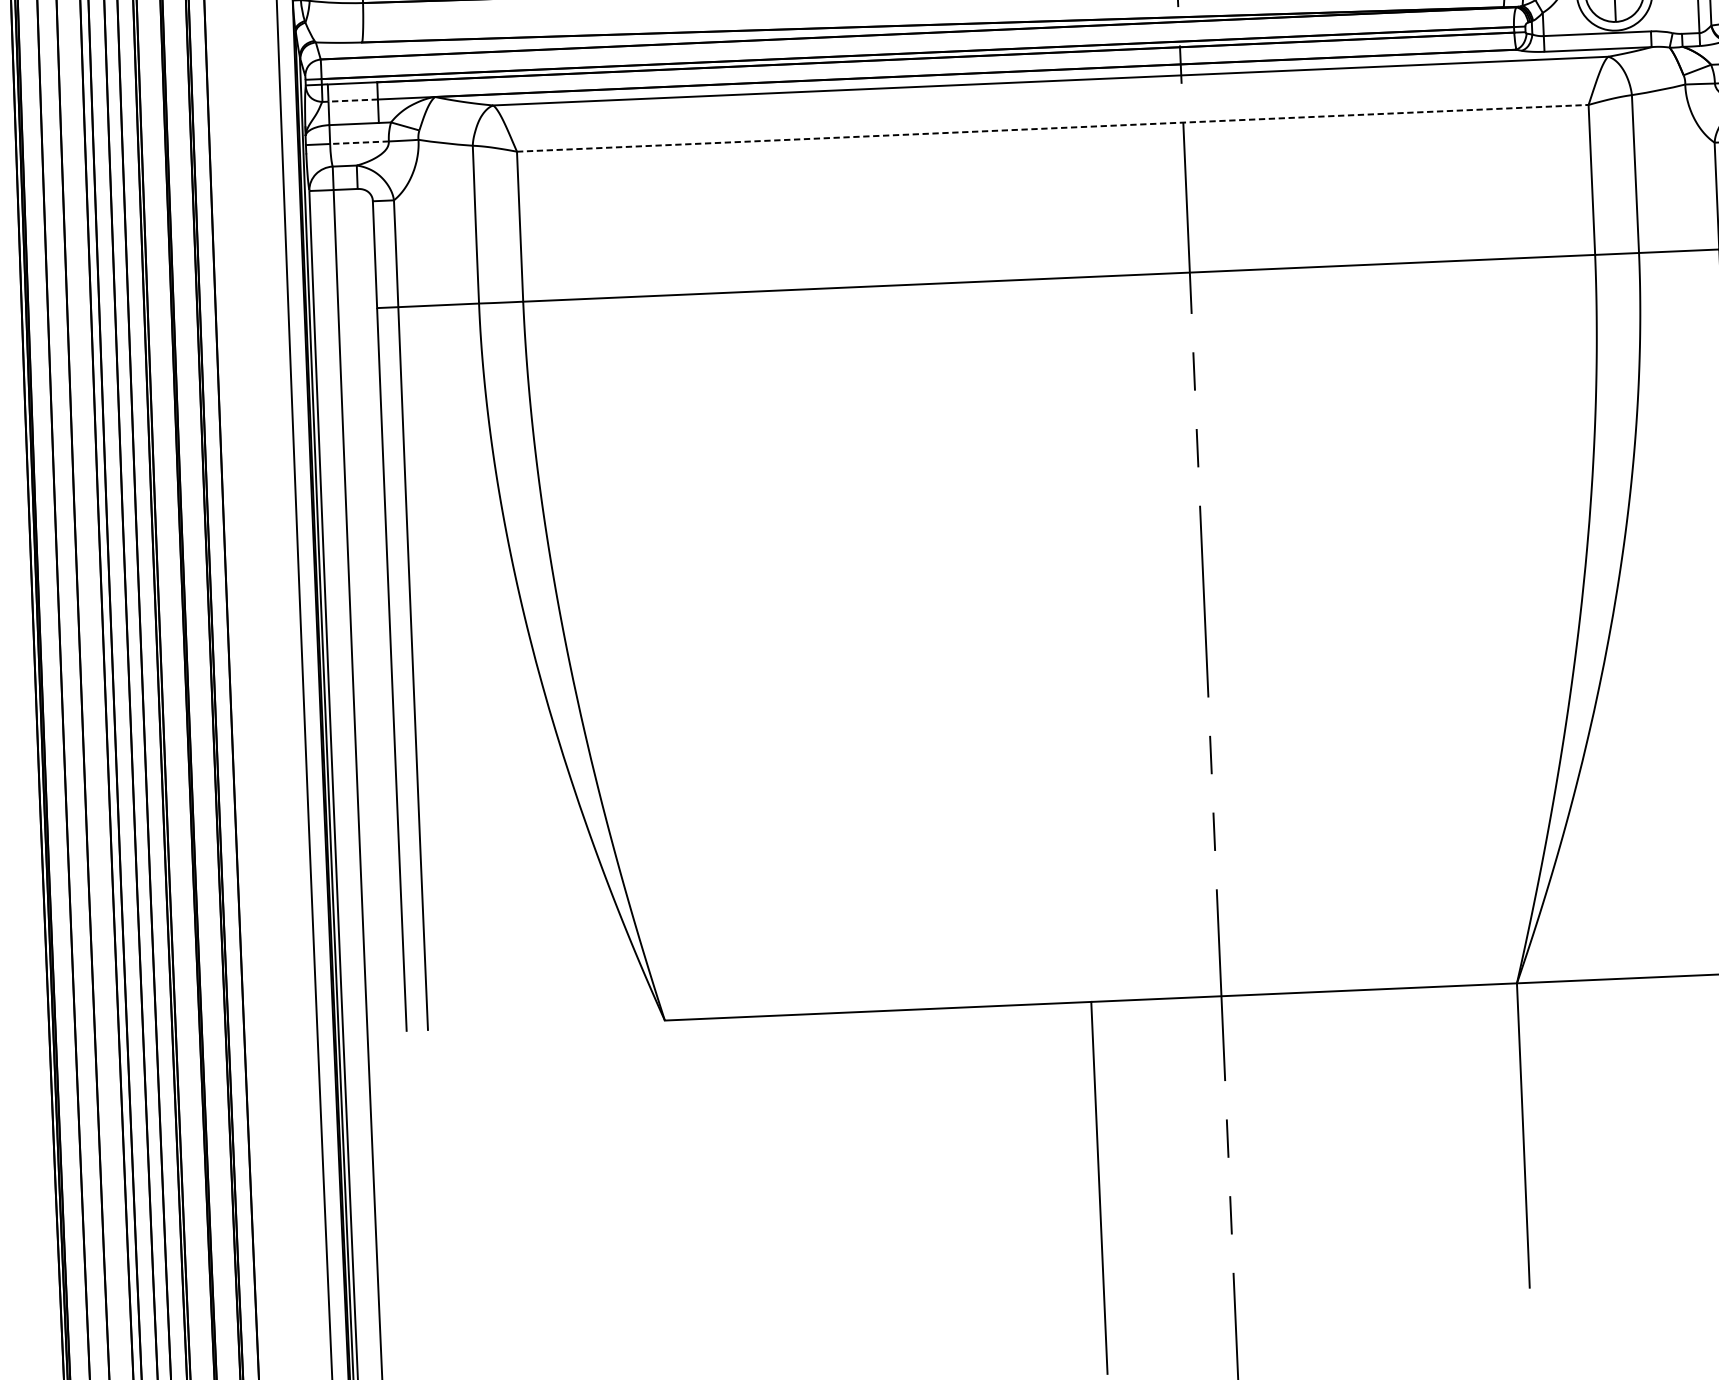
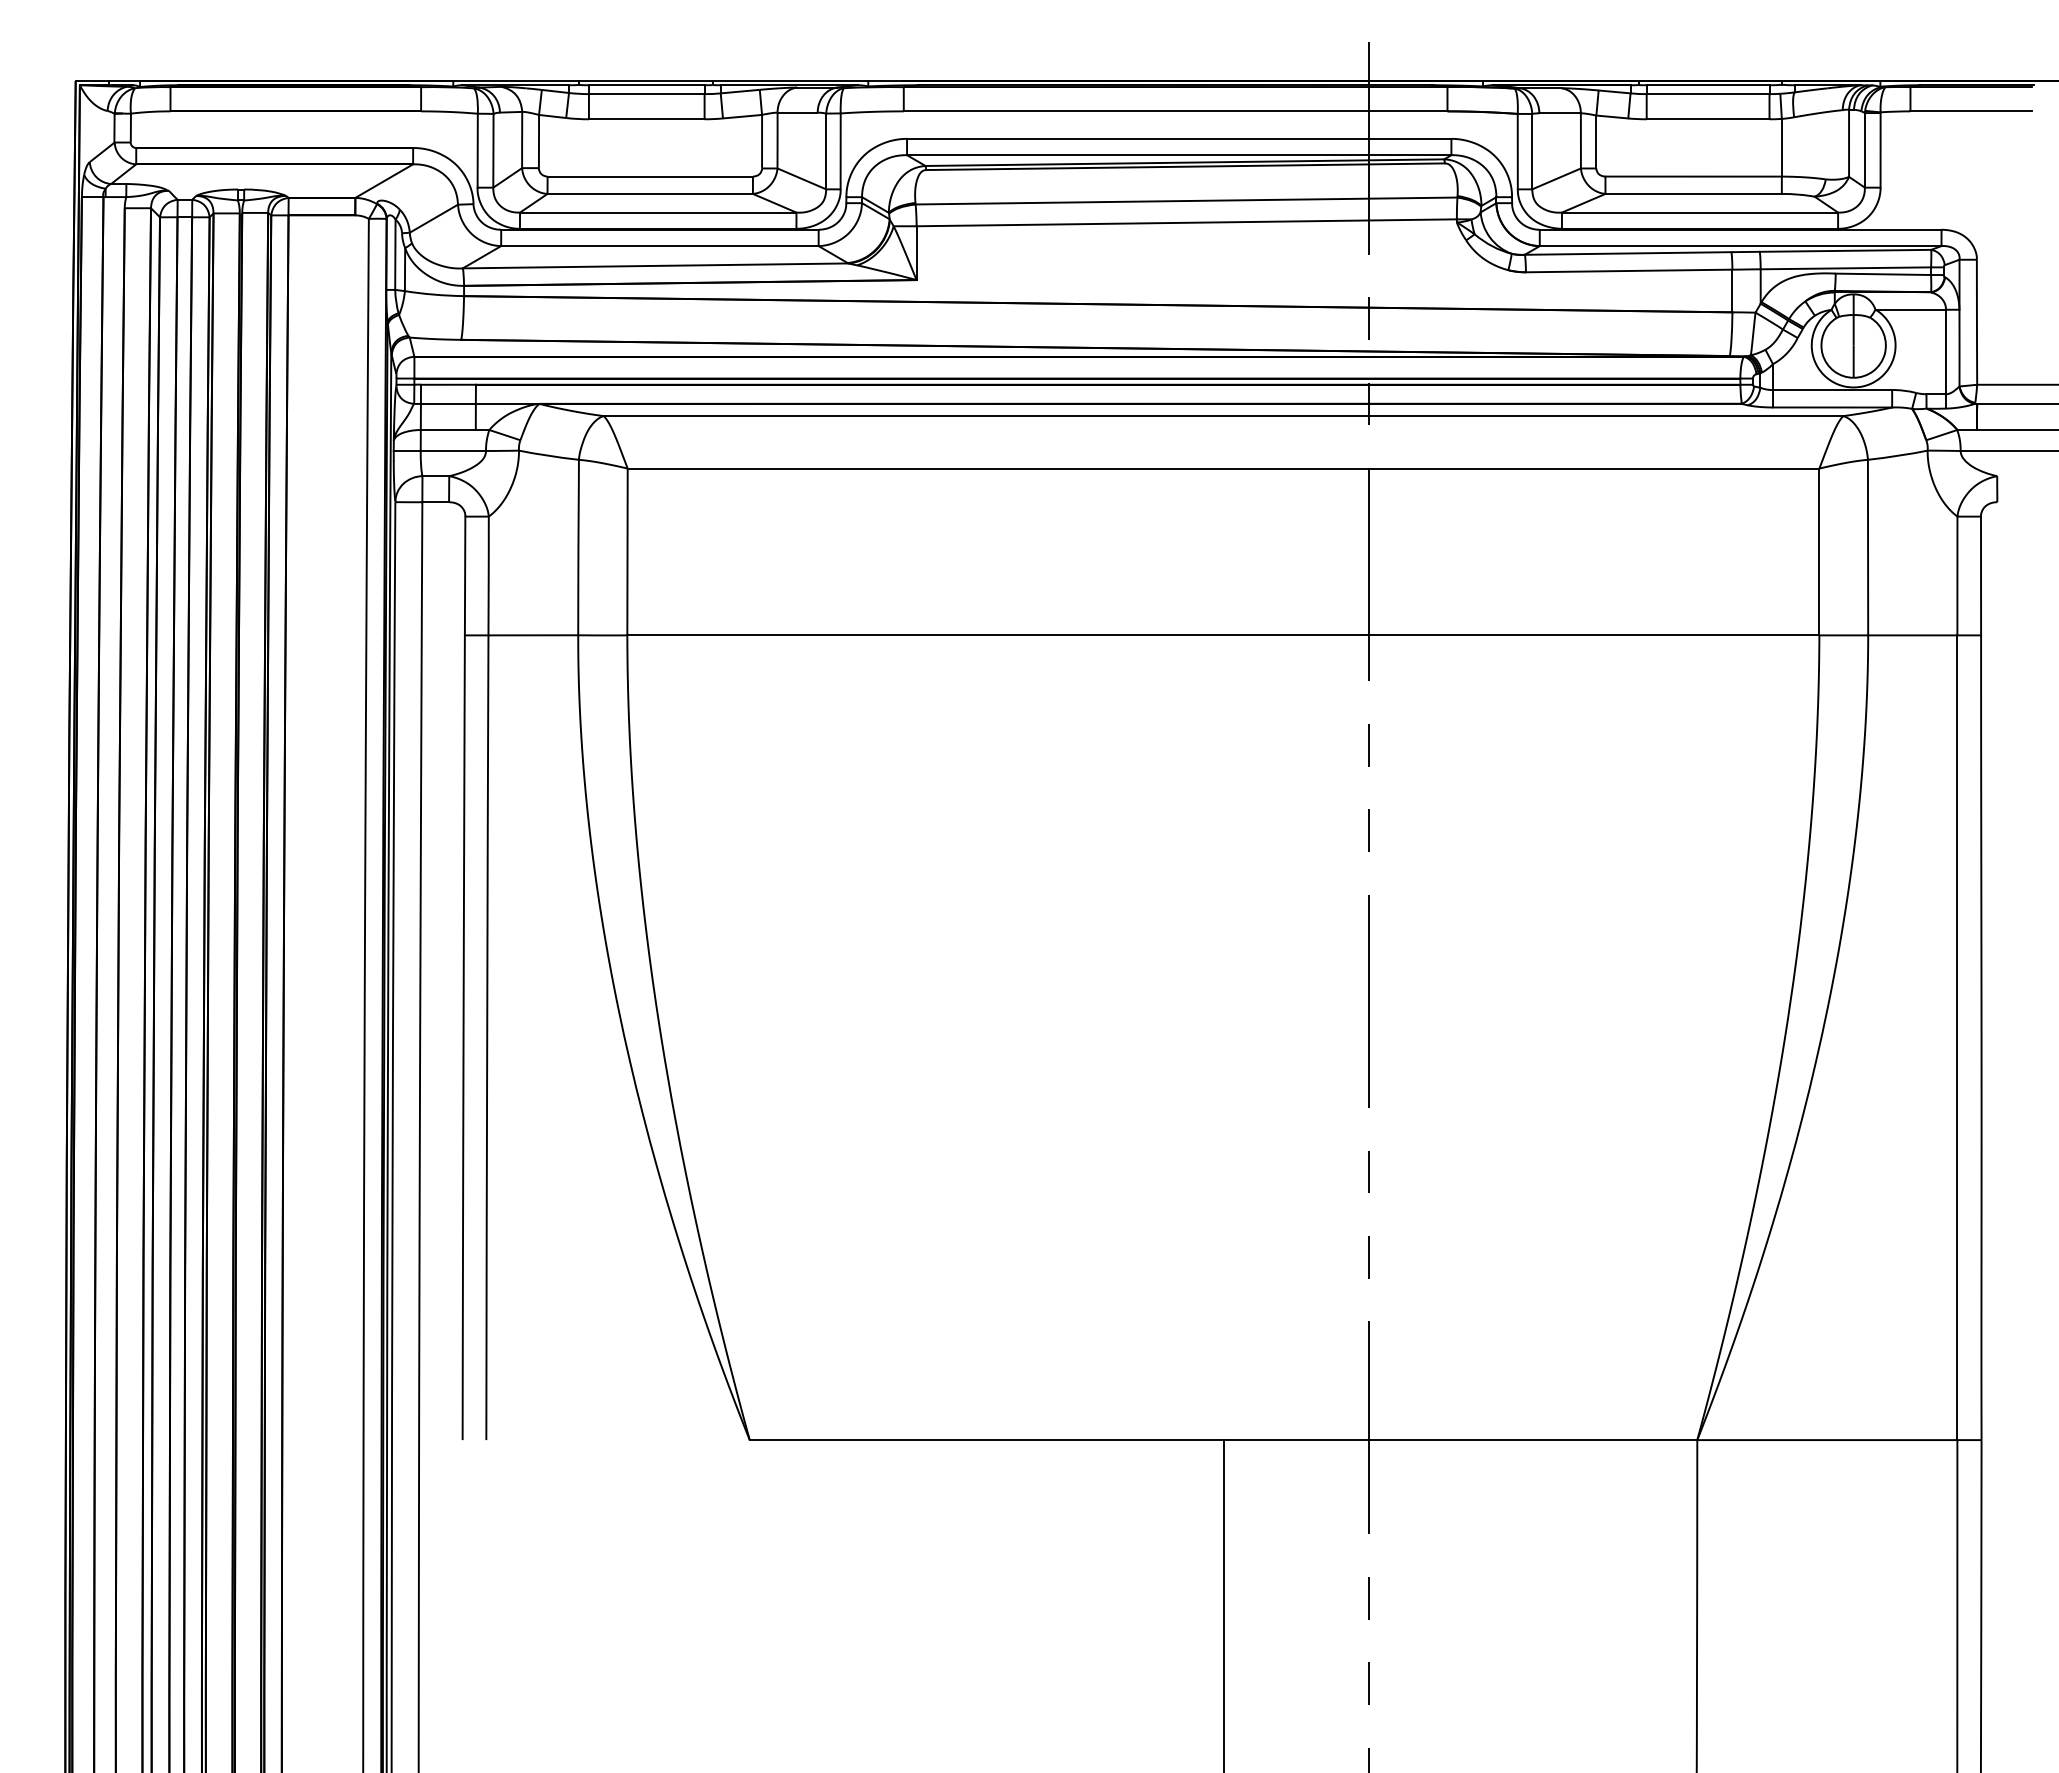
line: (352, 100) -> (447, 403), dashed -> solid
line: (1052, 128) -> (1223, 468), dashed -> solid
line: (359, 143) -> (453, 451), dashed -> solid

